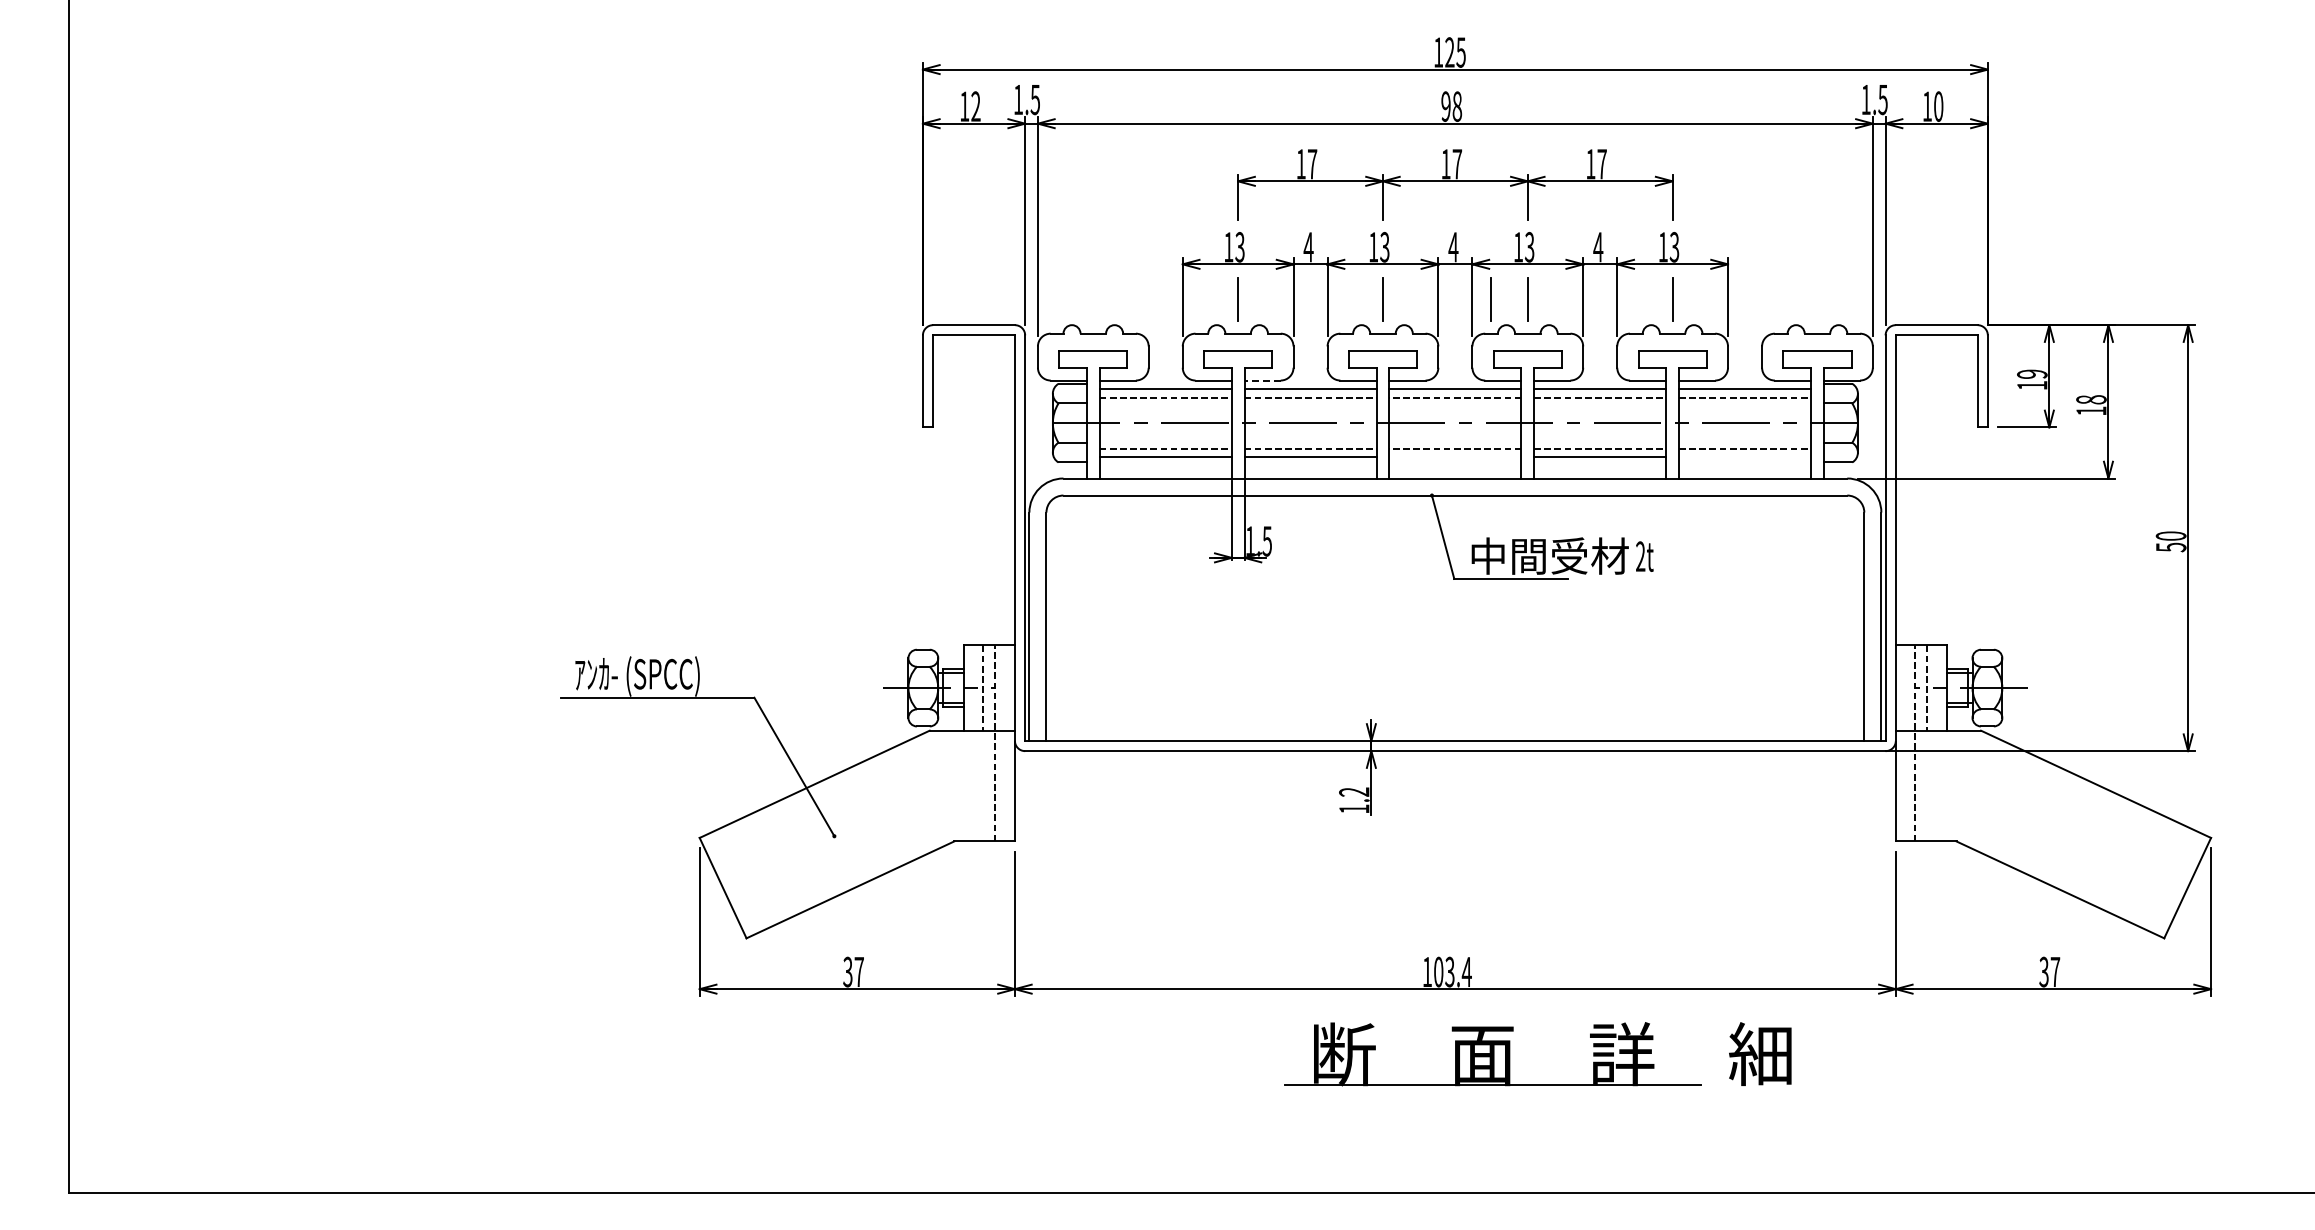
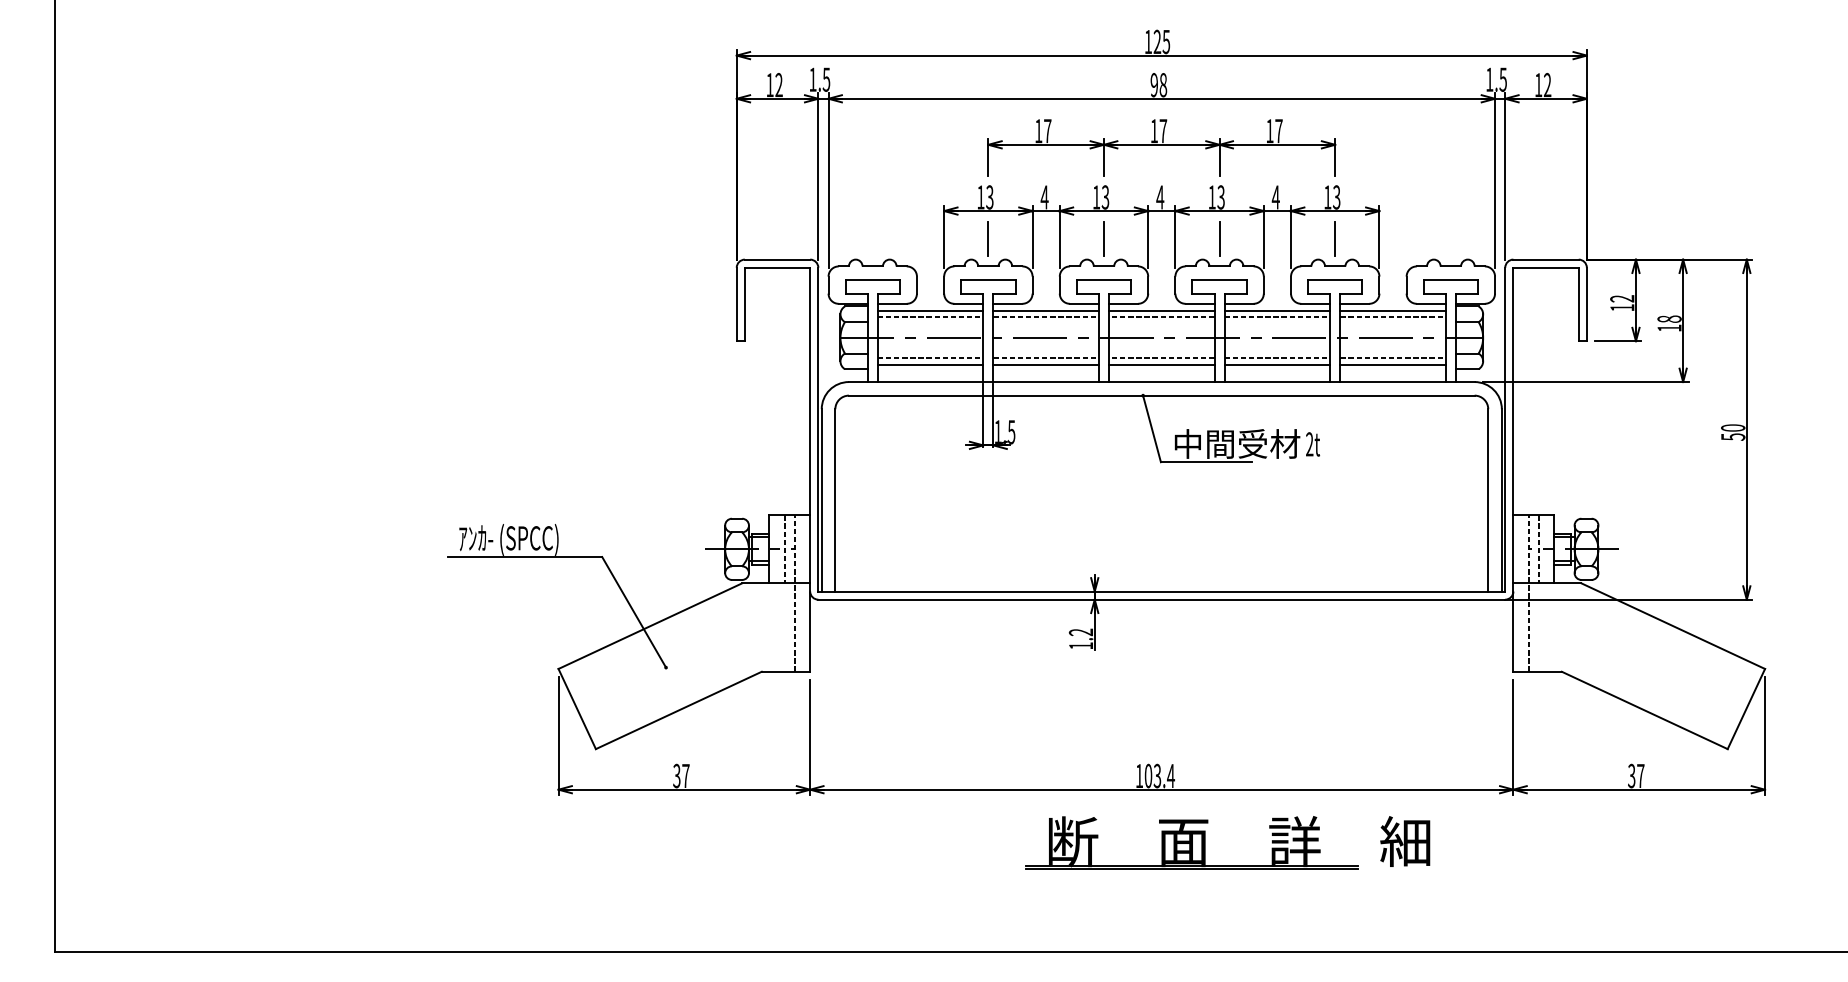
text: (1938, 106) -> (1547, 85), 10 -> 12
line: (1490, 299) -> (1189, 239), removed
text: (2032, 373) -> (1622, 298), 19 -> 12
line: (1262, 380) -> (1007, 303), dashed -> solid
line: (1455, 457) -> (1161, 365), added
line: (1745, 457) -> (1393, 365), added
line: (1492, 1089) -> (1191, 869), added

